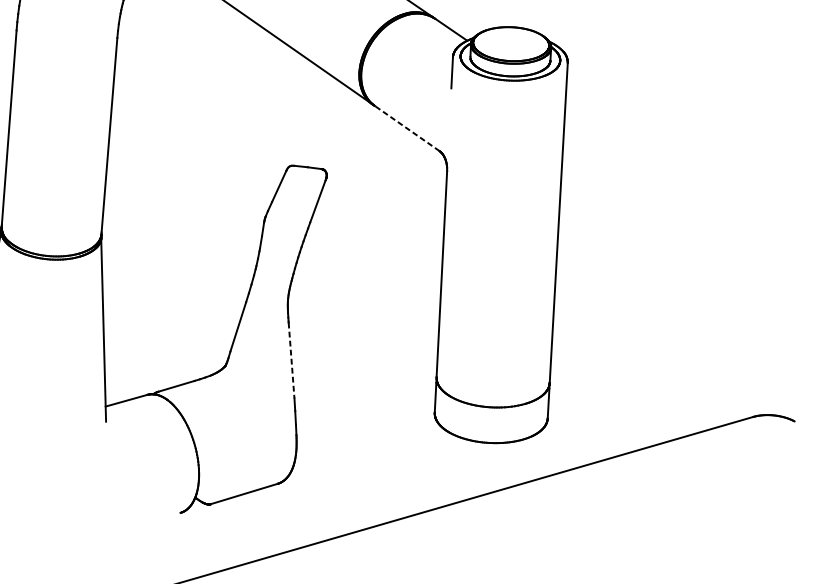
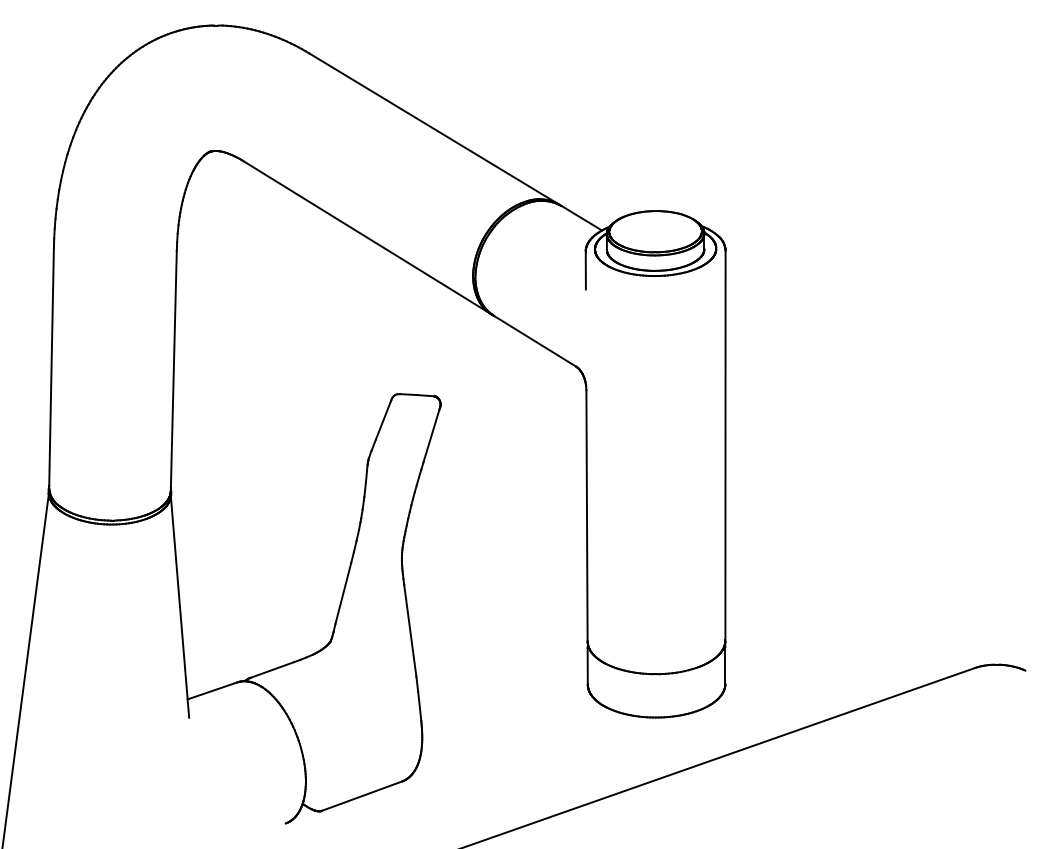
line: (406, 128) -> (534, 341), dashed -> solid
line: (291, 361) -> (410, 631), dashed -> solid

